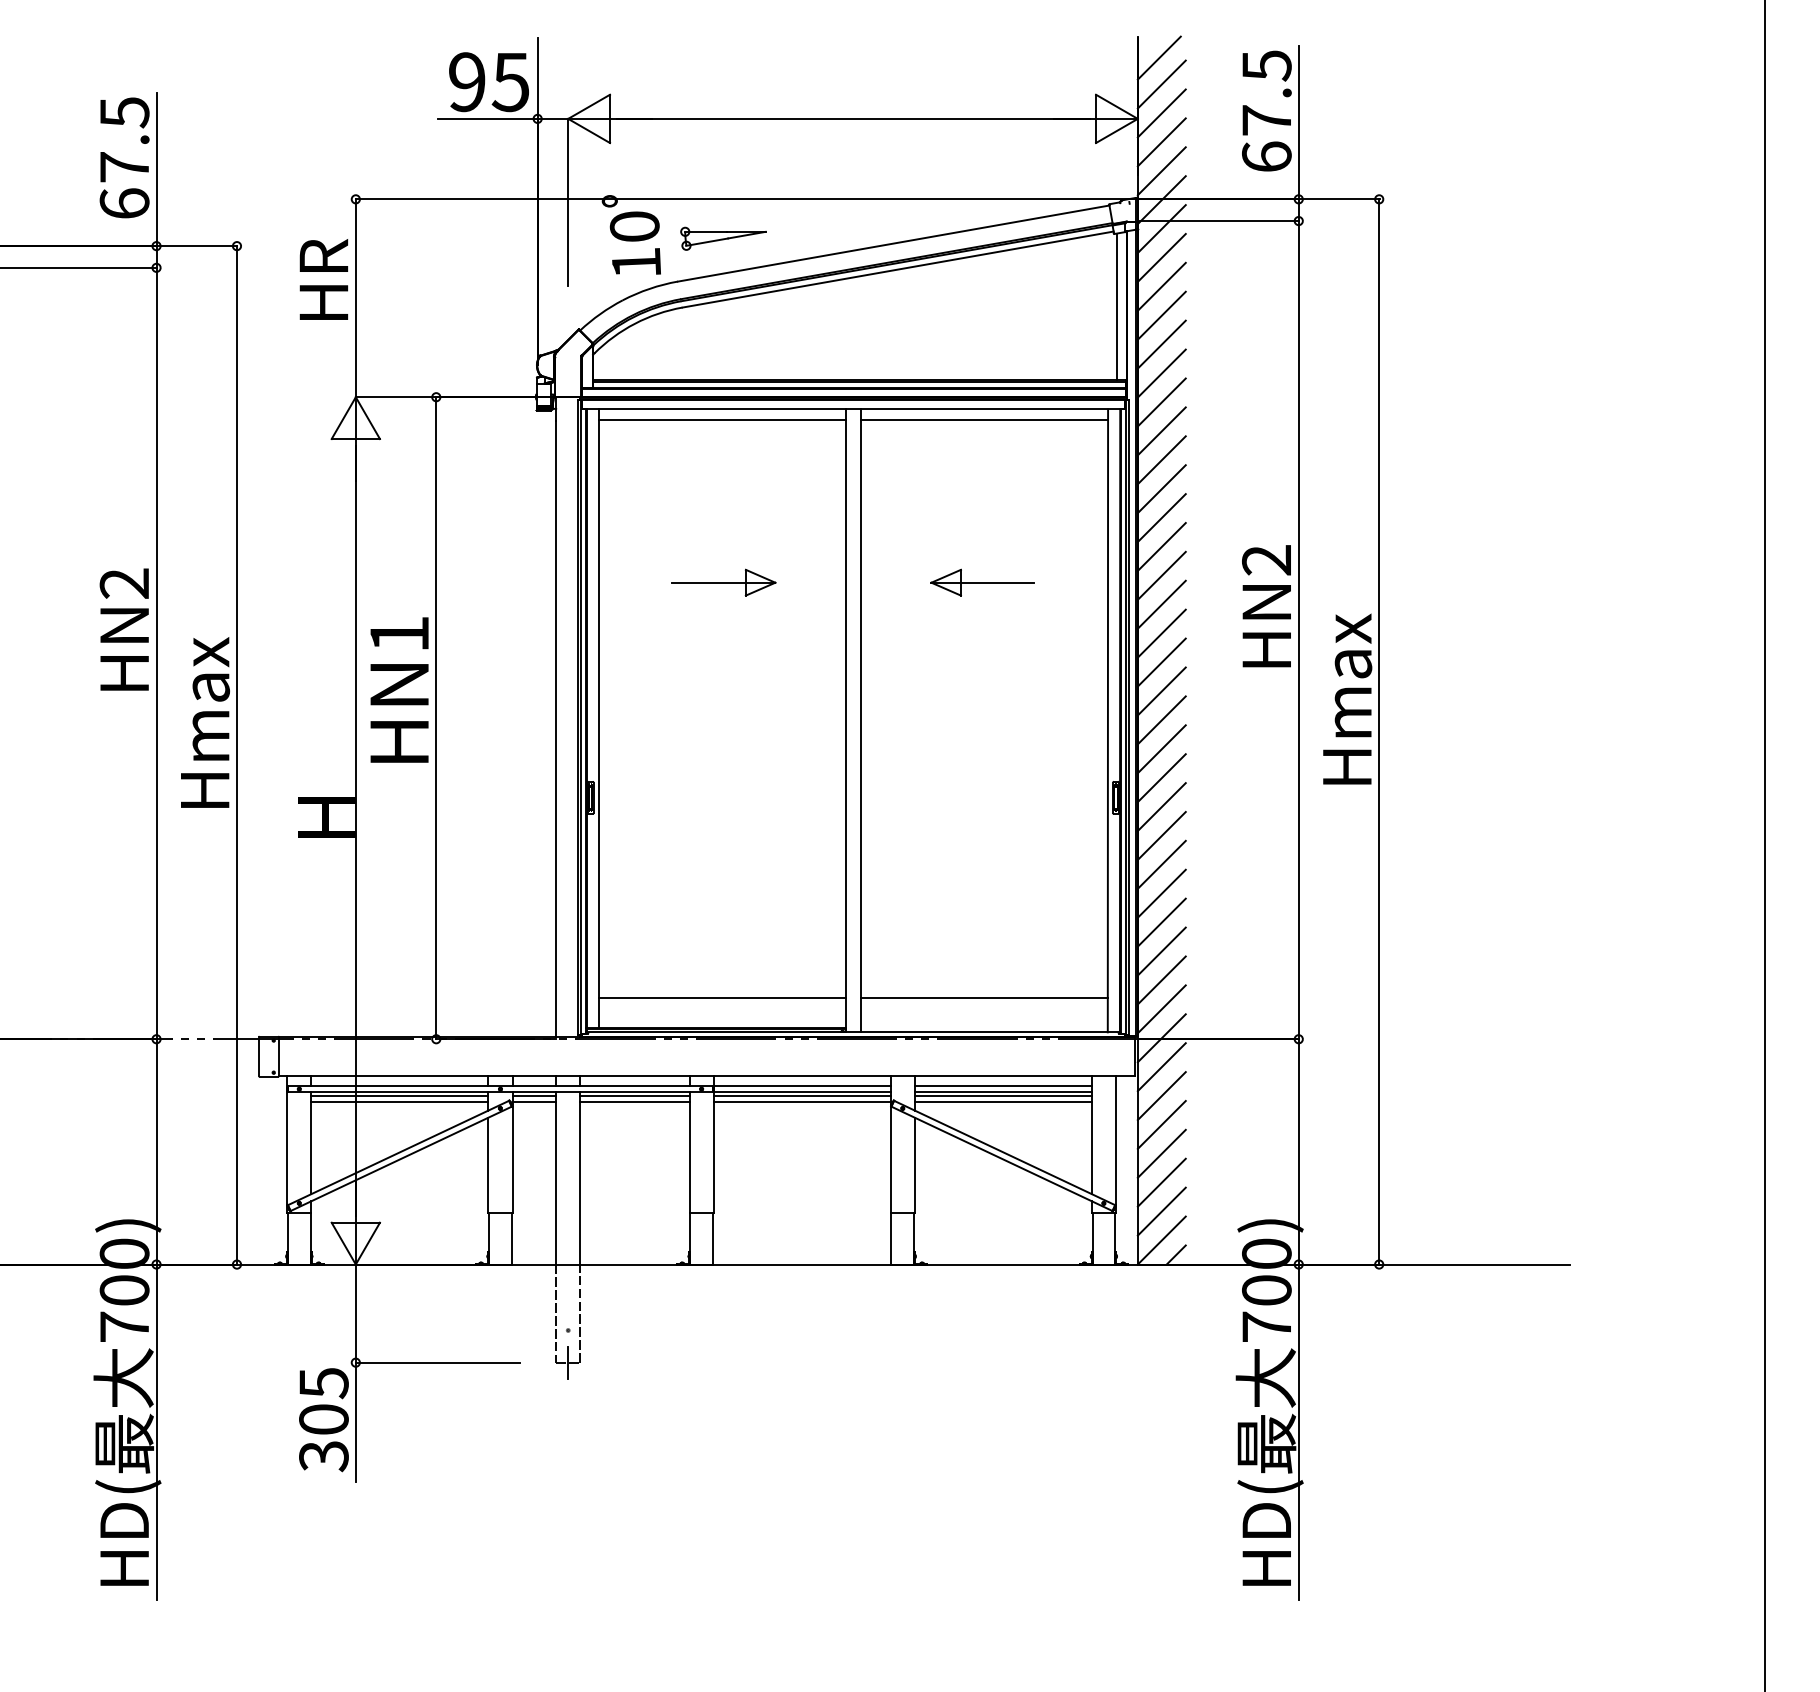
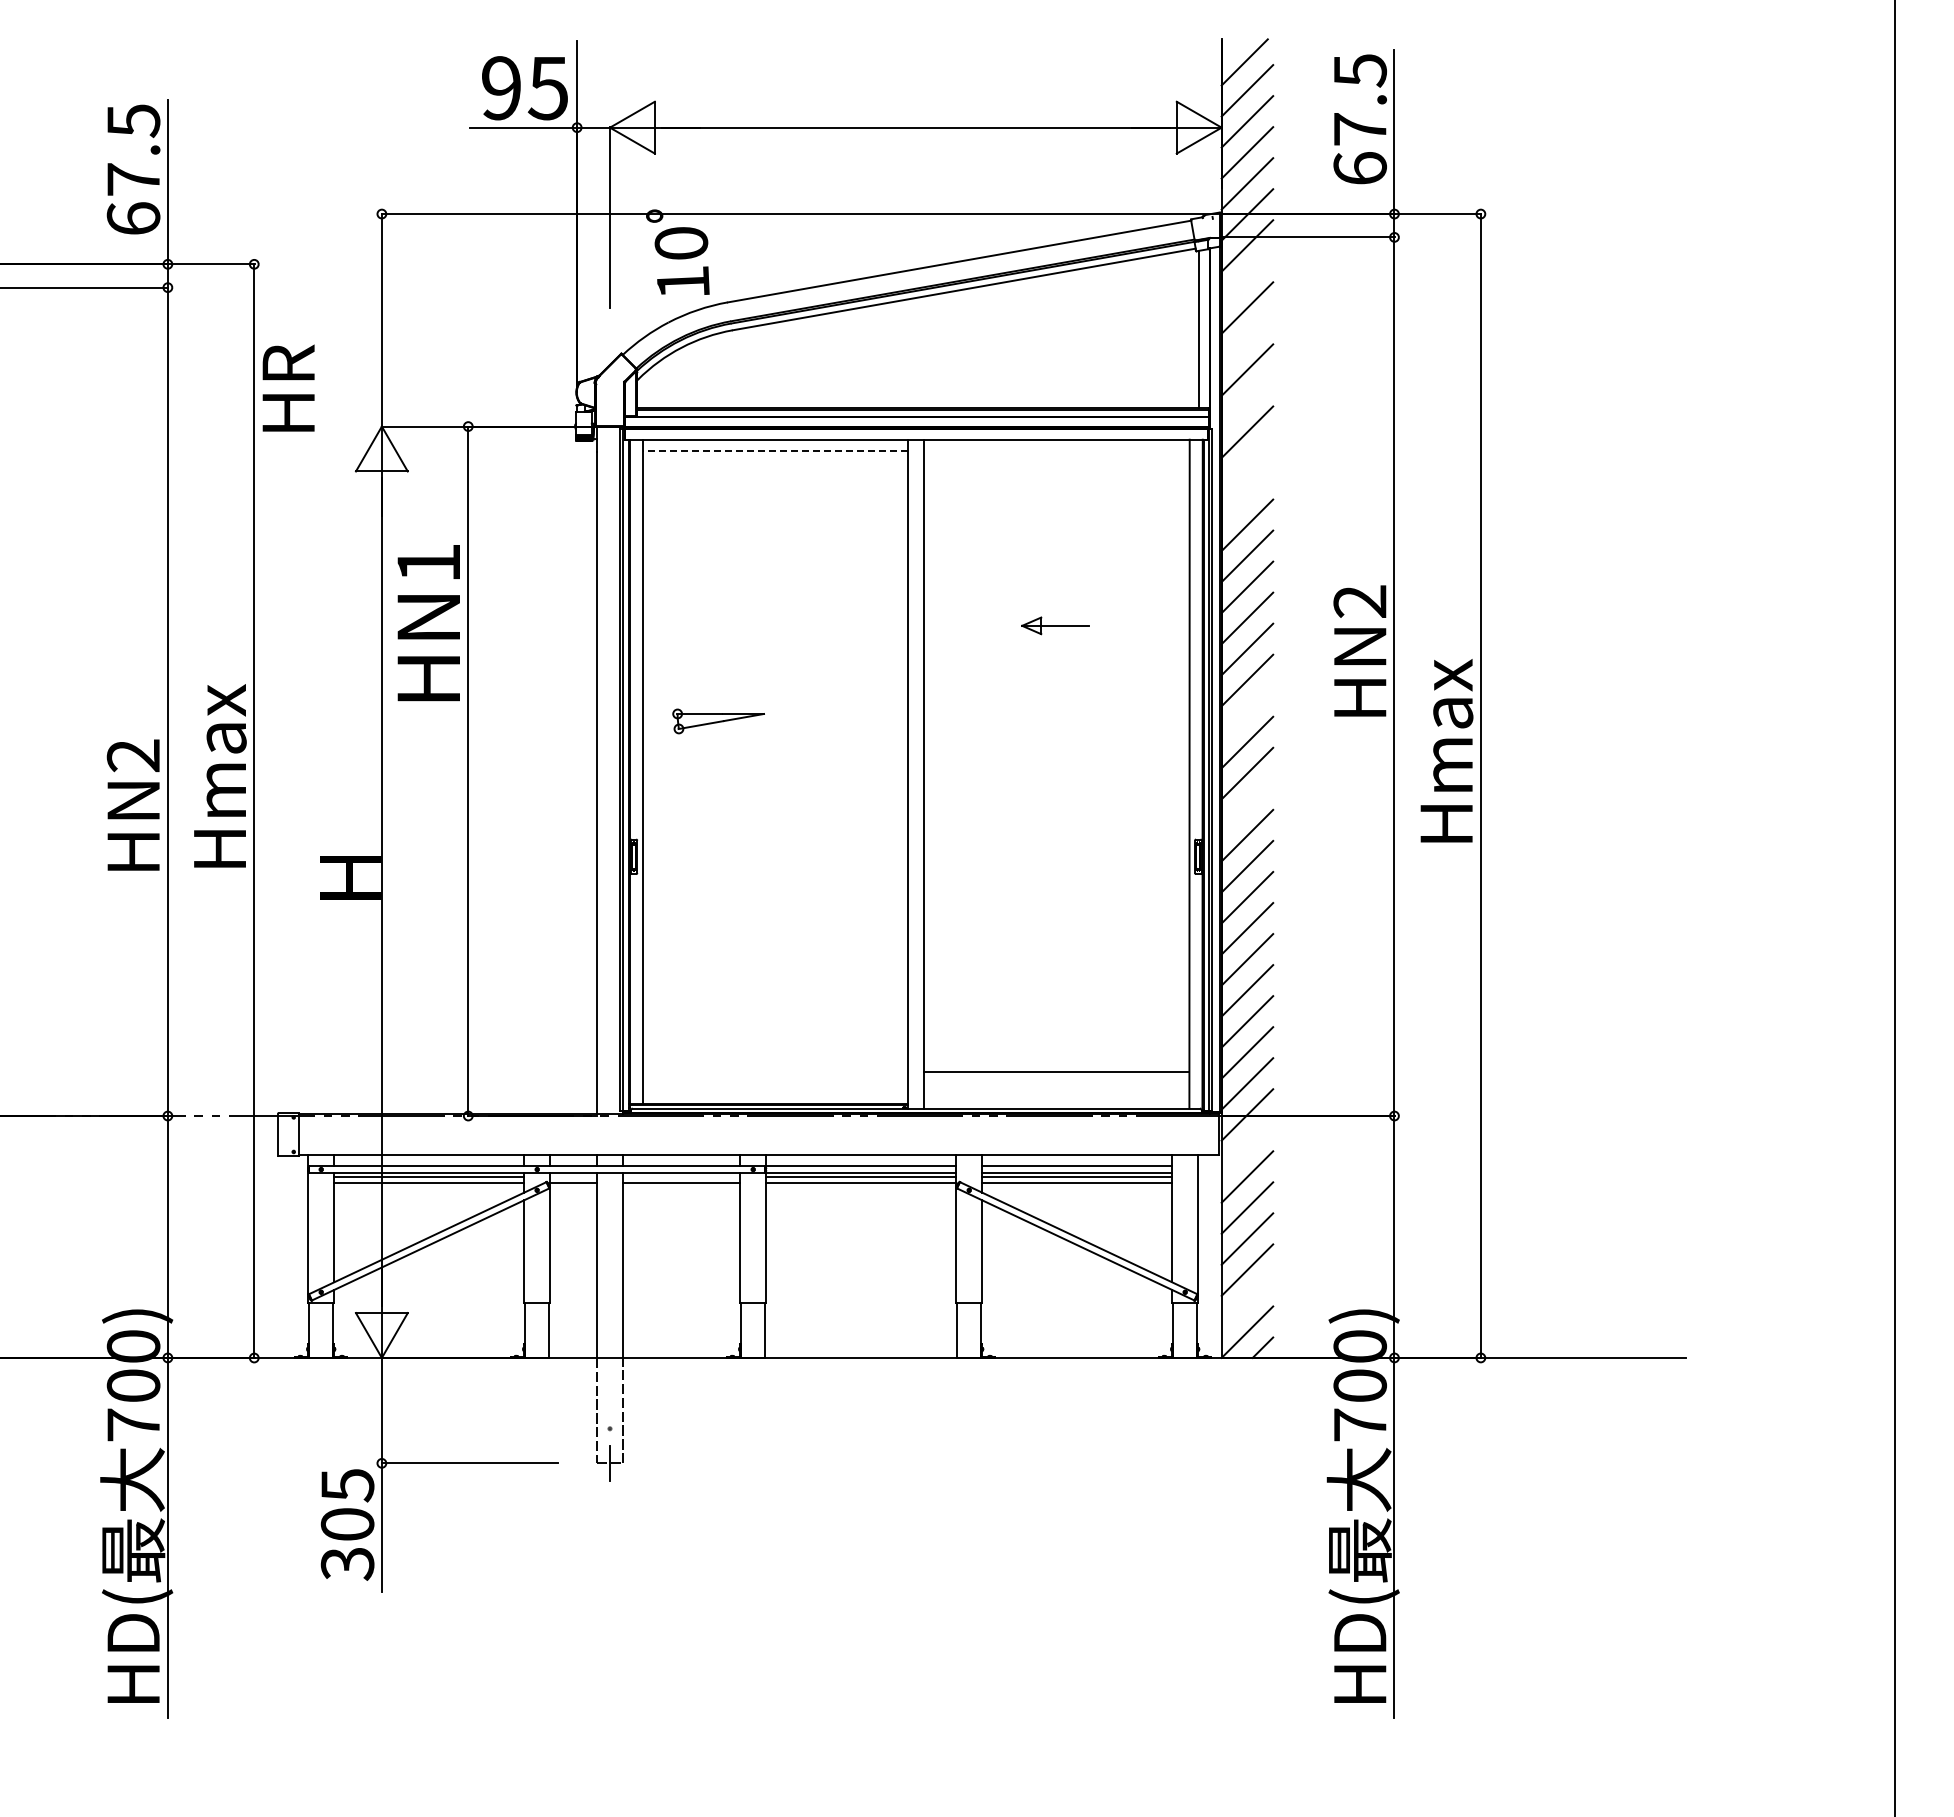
part: (723, 238) -> (718, 721), moved
line: (1161, 257) -> (1247, 276), removed
text: (323, 278) -> (288, 387), moved
line: (1161, 315) -> (1247, 338), removed
line: (1161, 372) -> (1247, 400), removed
line: (722, 419) -> (775, 450), solid -> dashed
line: (984, 419) -> (1056, 450), removed
line: (1161, 430) -> (1247, 462), removed
line: (1161, 460) -> (1247, 494), removed
part: (724, 582) -> (777, 625), removed
part: (983, 582) -> (1055, 625), size x0.6
text: (123, 629) -> (132, 804), moved
line: (1161, 662) -> (1247, 711), removed
text: (399, 690) -> (428, 623), moved
line: (1161, 749) -> (1247, 804), removed
line: (722, 997) -> (775, 1071), removed
line: (1161, 1066) -> (1247, 1145), removed
line: (534, 1095) -> (573, 1176), removed
line: (634, 1095) -> (681, 1176), removed
line: (1161, 1211) -> (1247, 1300), removed

